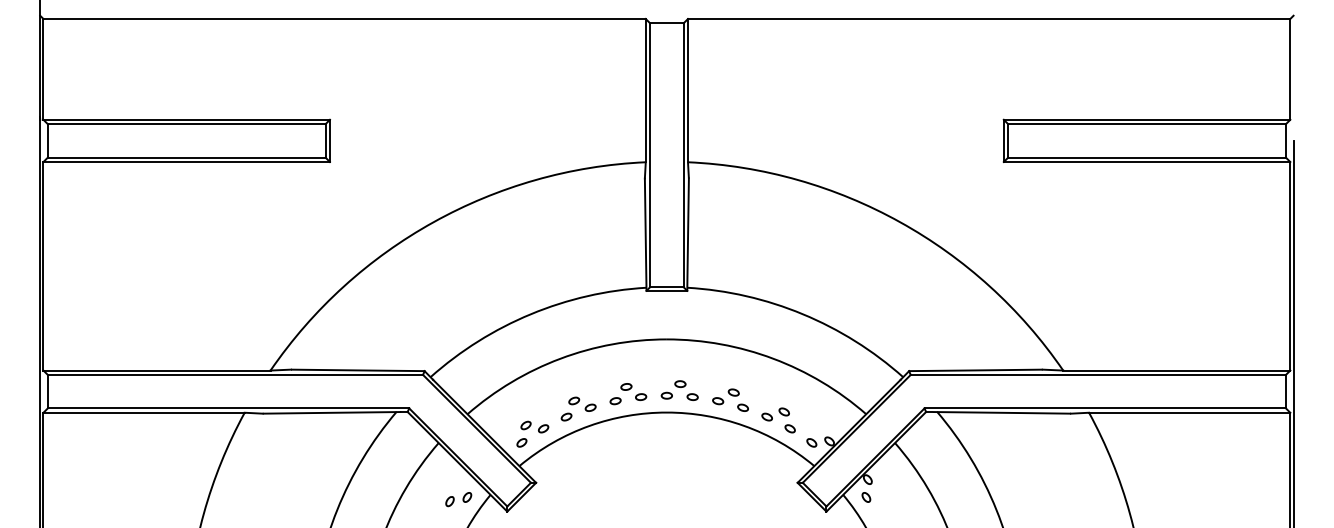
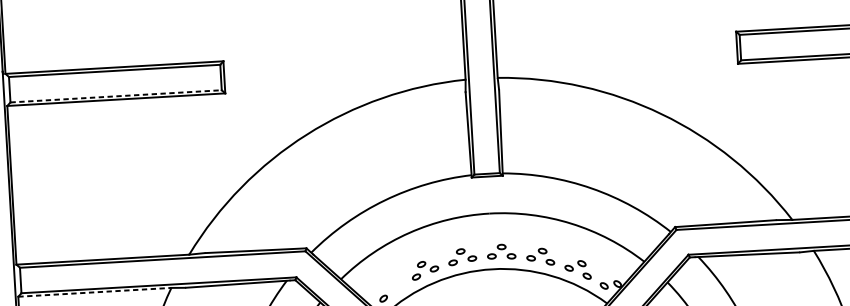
line: (186, 157) -> (115, 96), solid -> dashed
line: (144, 412) -> (95, 292), solid -> dashed
part: (534, 426) -> (392, 285), removed

